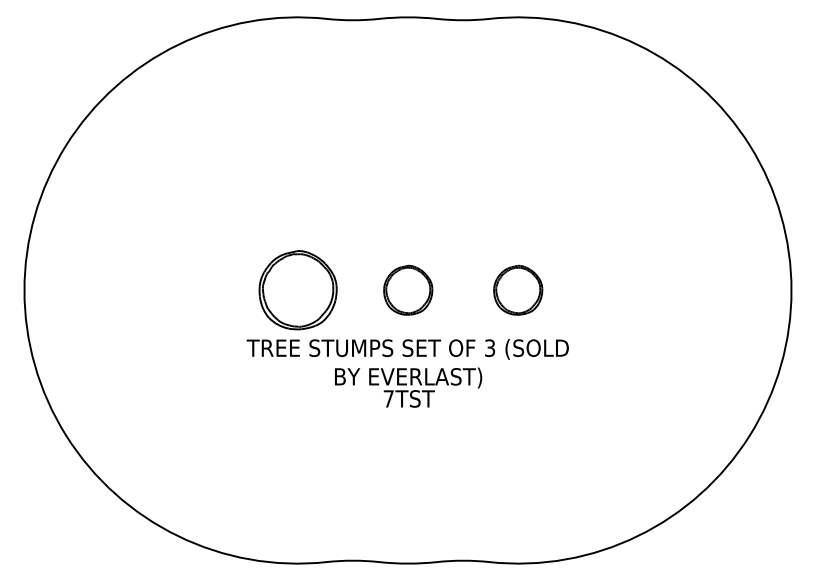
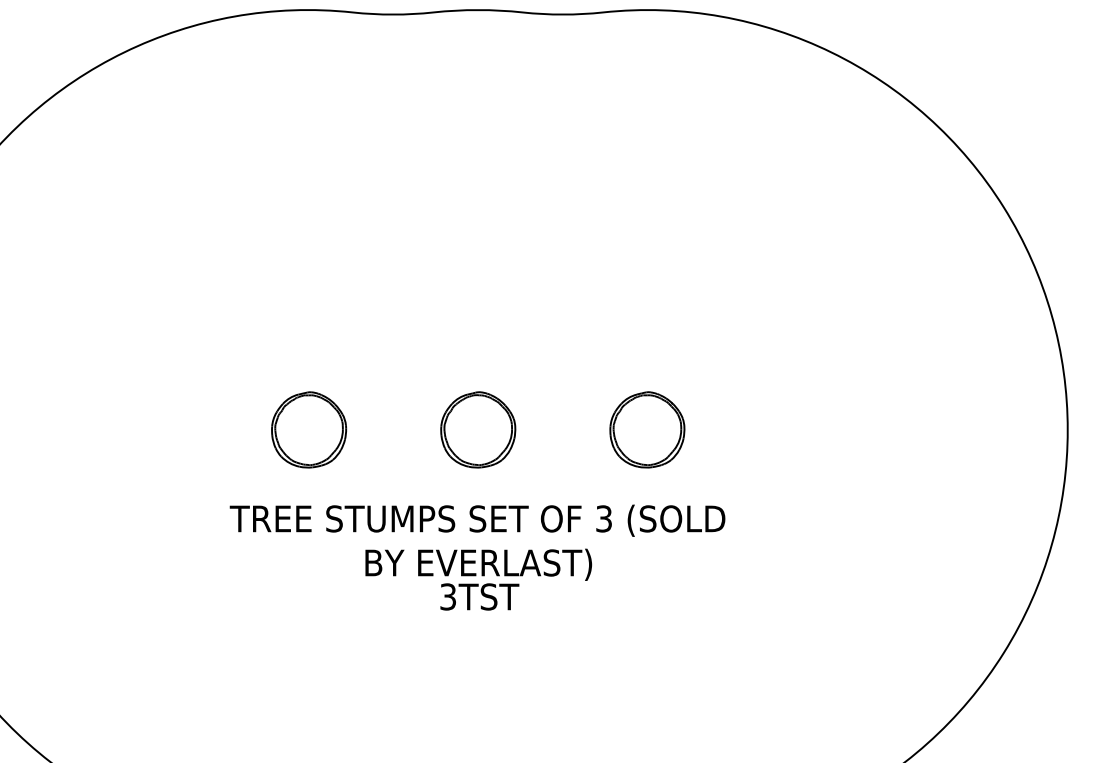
part: (298, 290) -> (309, 430), size x0.62
text: (388, 398) -> (447, 596), 7TST -> 3TST

